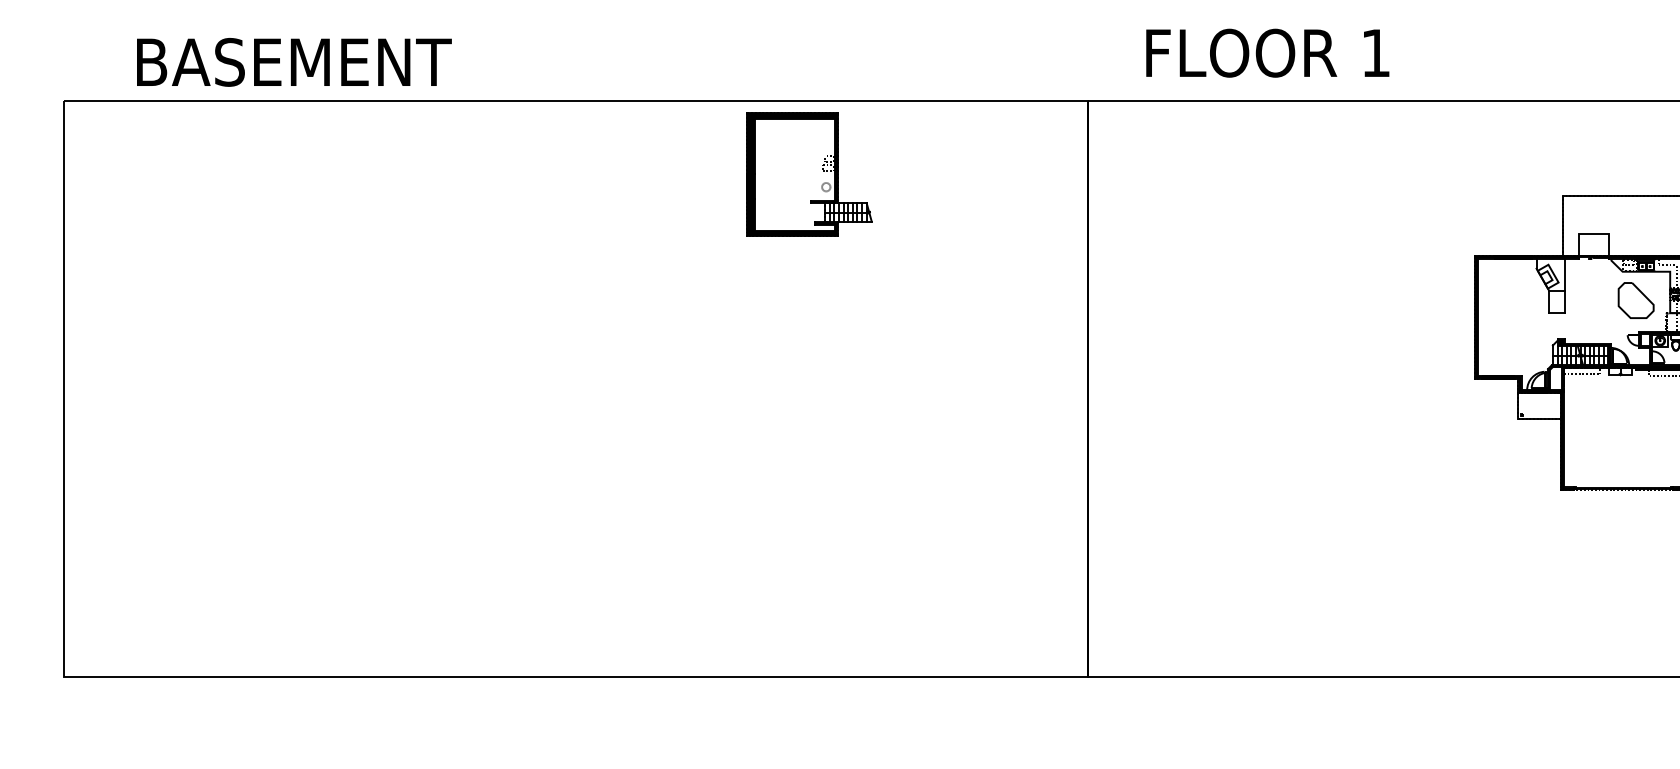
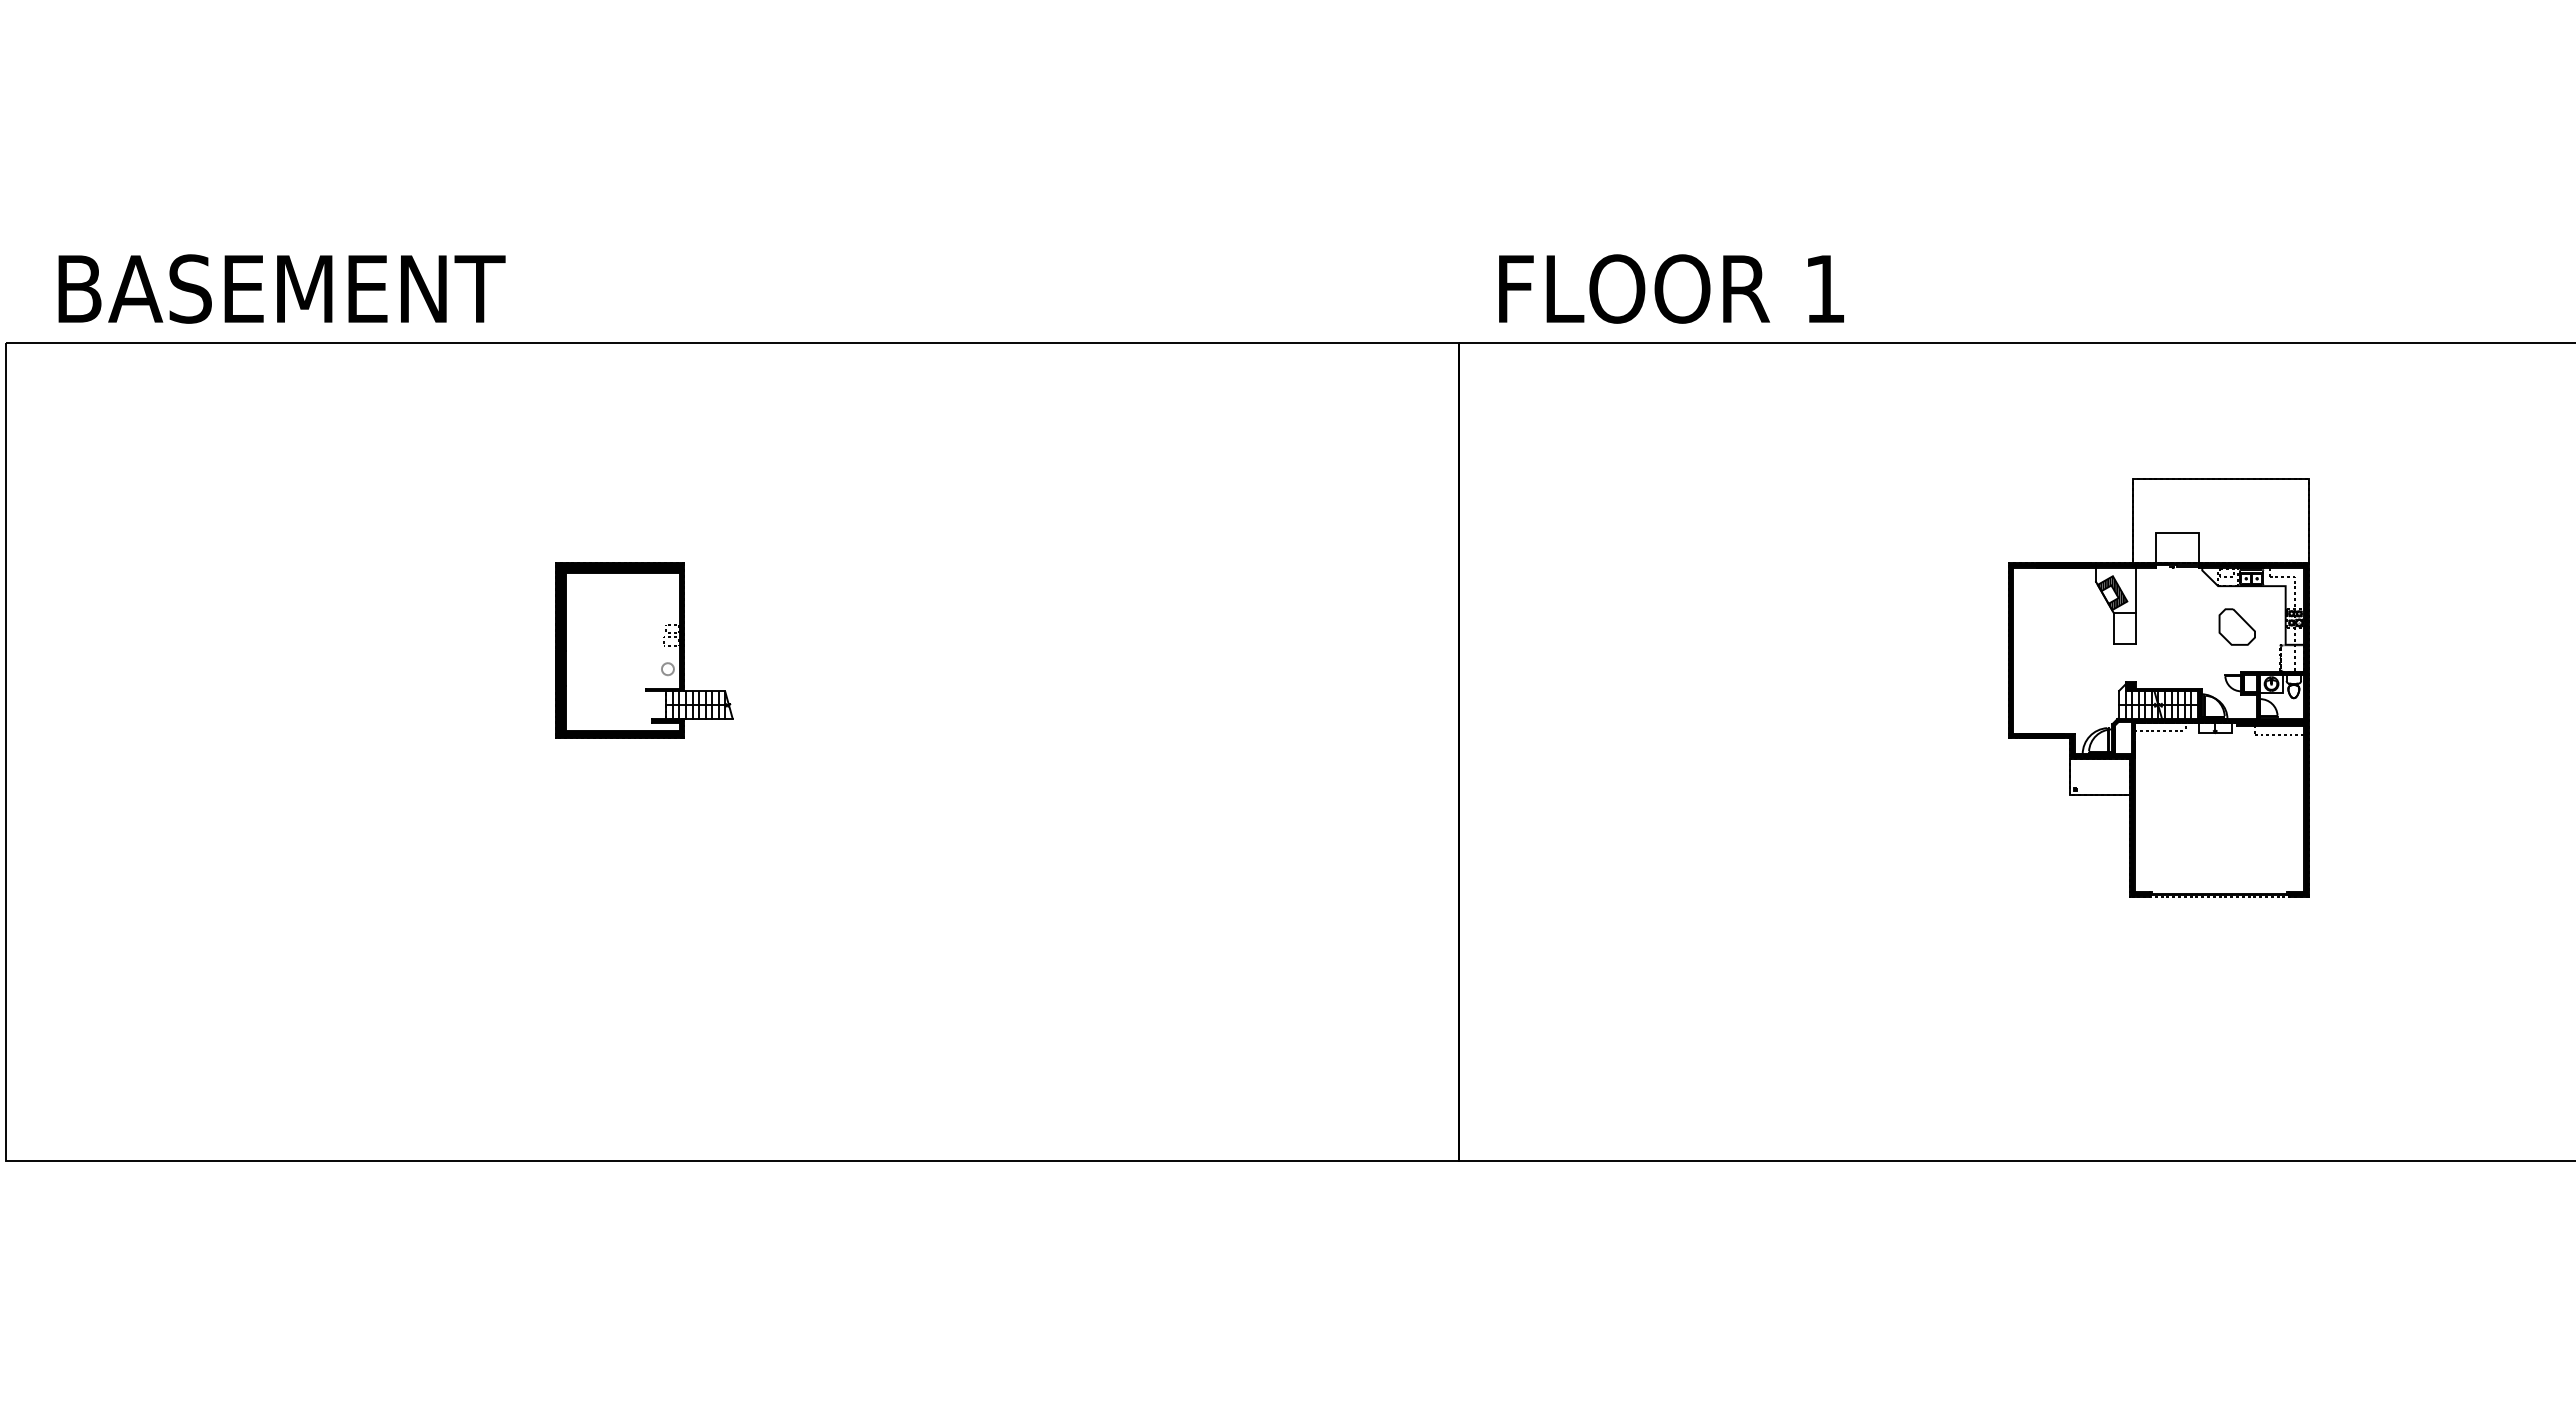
text: (1267, 52) -> (1671, 288), moved
text: (293, 62) -> (281, 288), moved
part: (809, 174) -> (644, 650), moved
hatch: (1548, 276) -> (2112, 592), added
part: (1635, 300) -> (2236, 626), size x0.71

